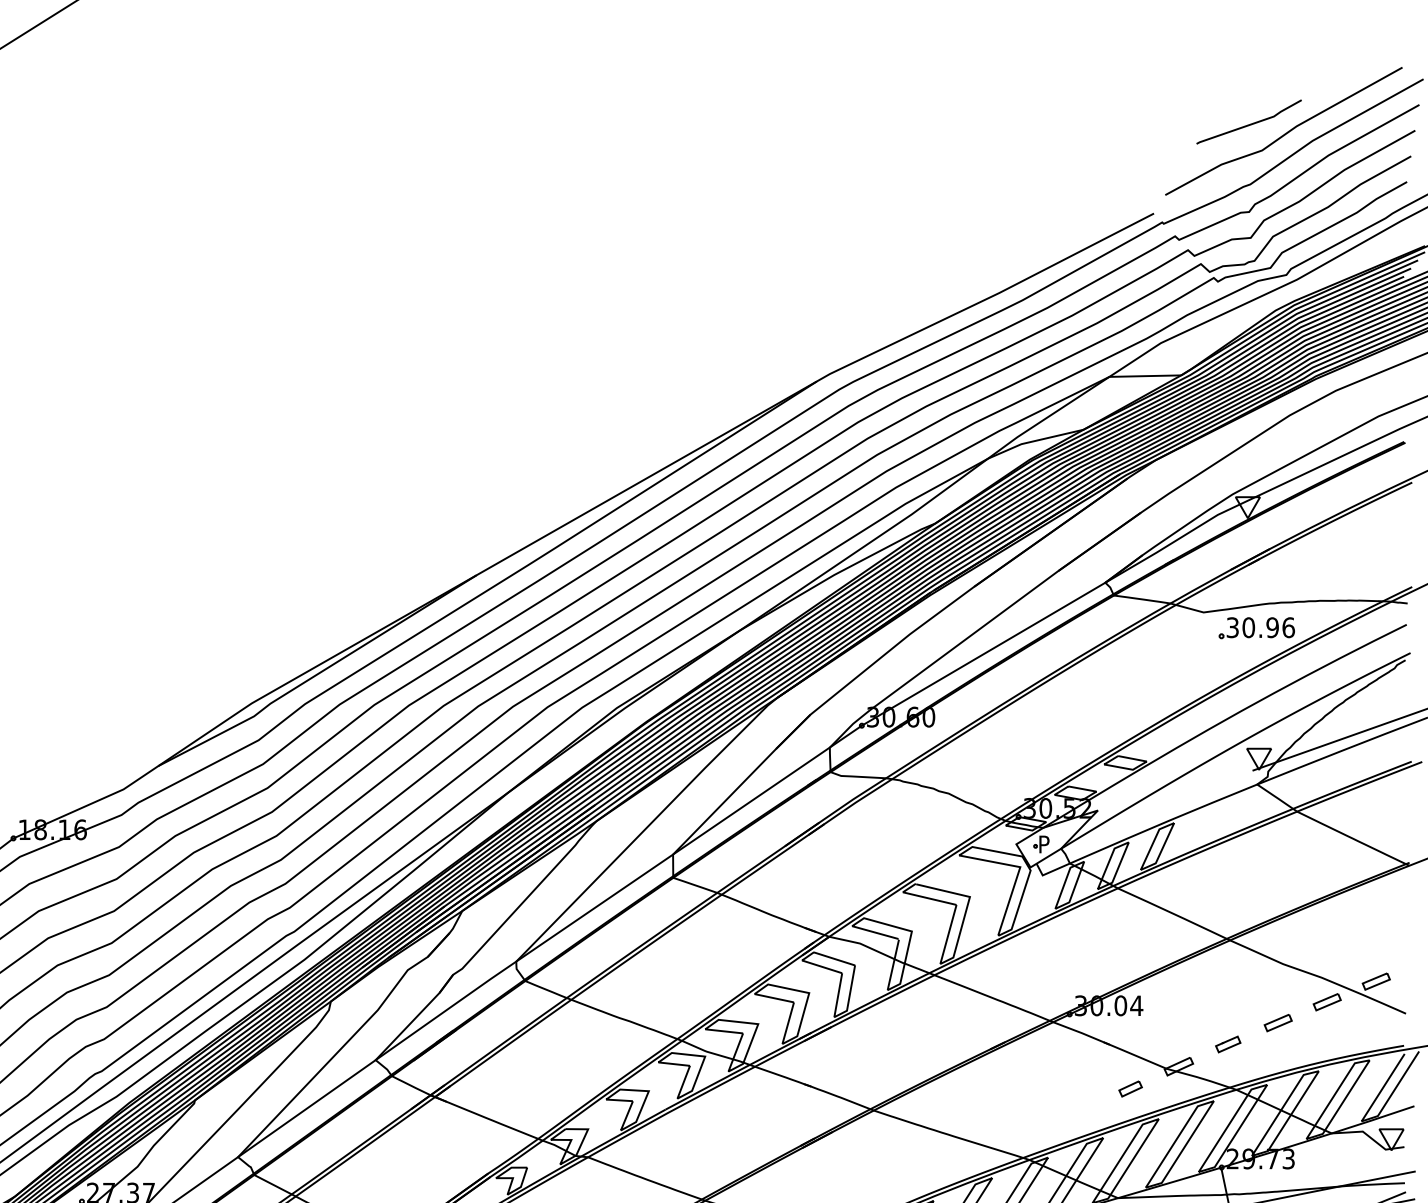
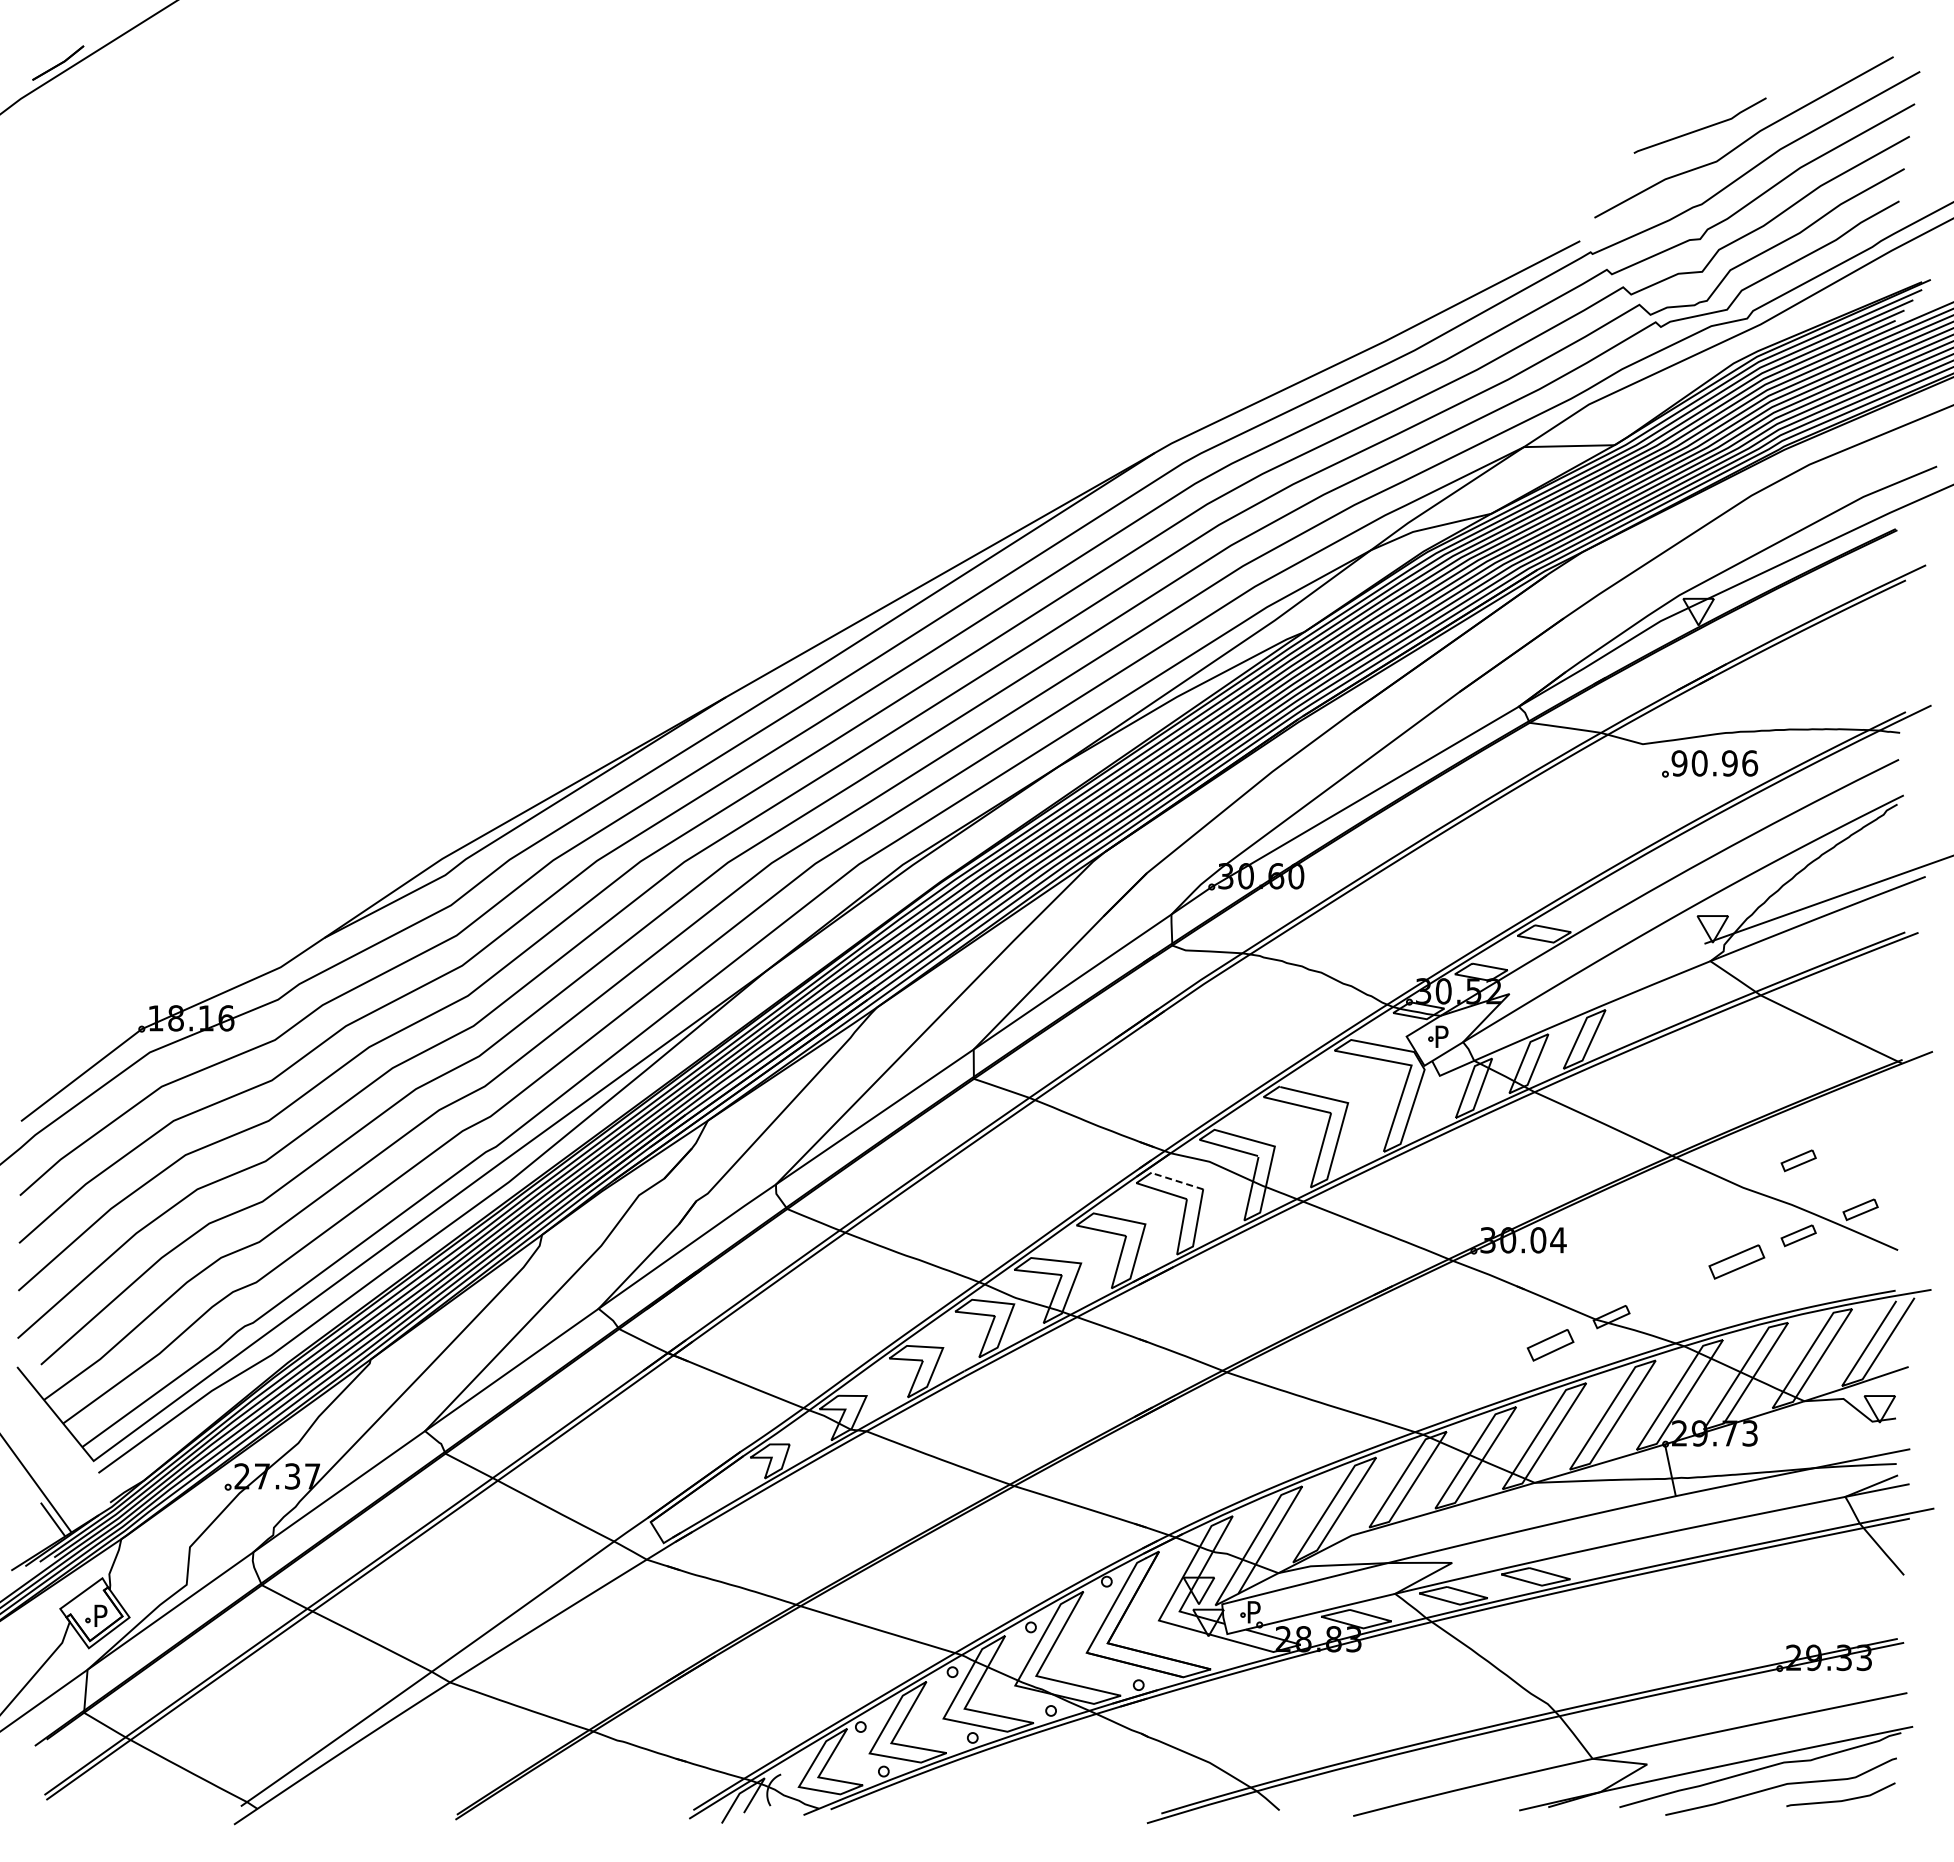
text: (1232, 627) -> (1679, 763), 30.96 -> 90.96
part: (1327, 942) -> (1798, 1160), added
line: (833, 959) -> (1176, 1181), solid -> dashed
part: (1277, 1022) -> (1736, 1261), size x1.6
part: (1227, 1044) -> (1673, 1288), removed
part: (1130, 1088) -> (1550, 1344), size x1.6

